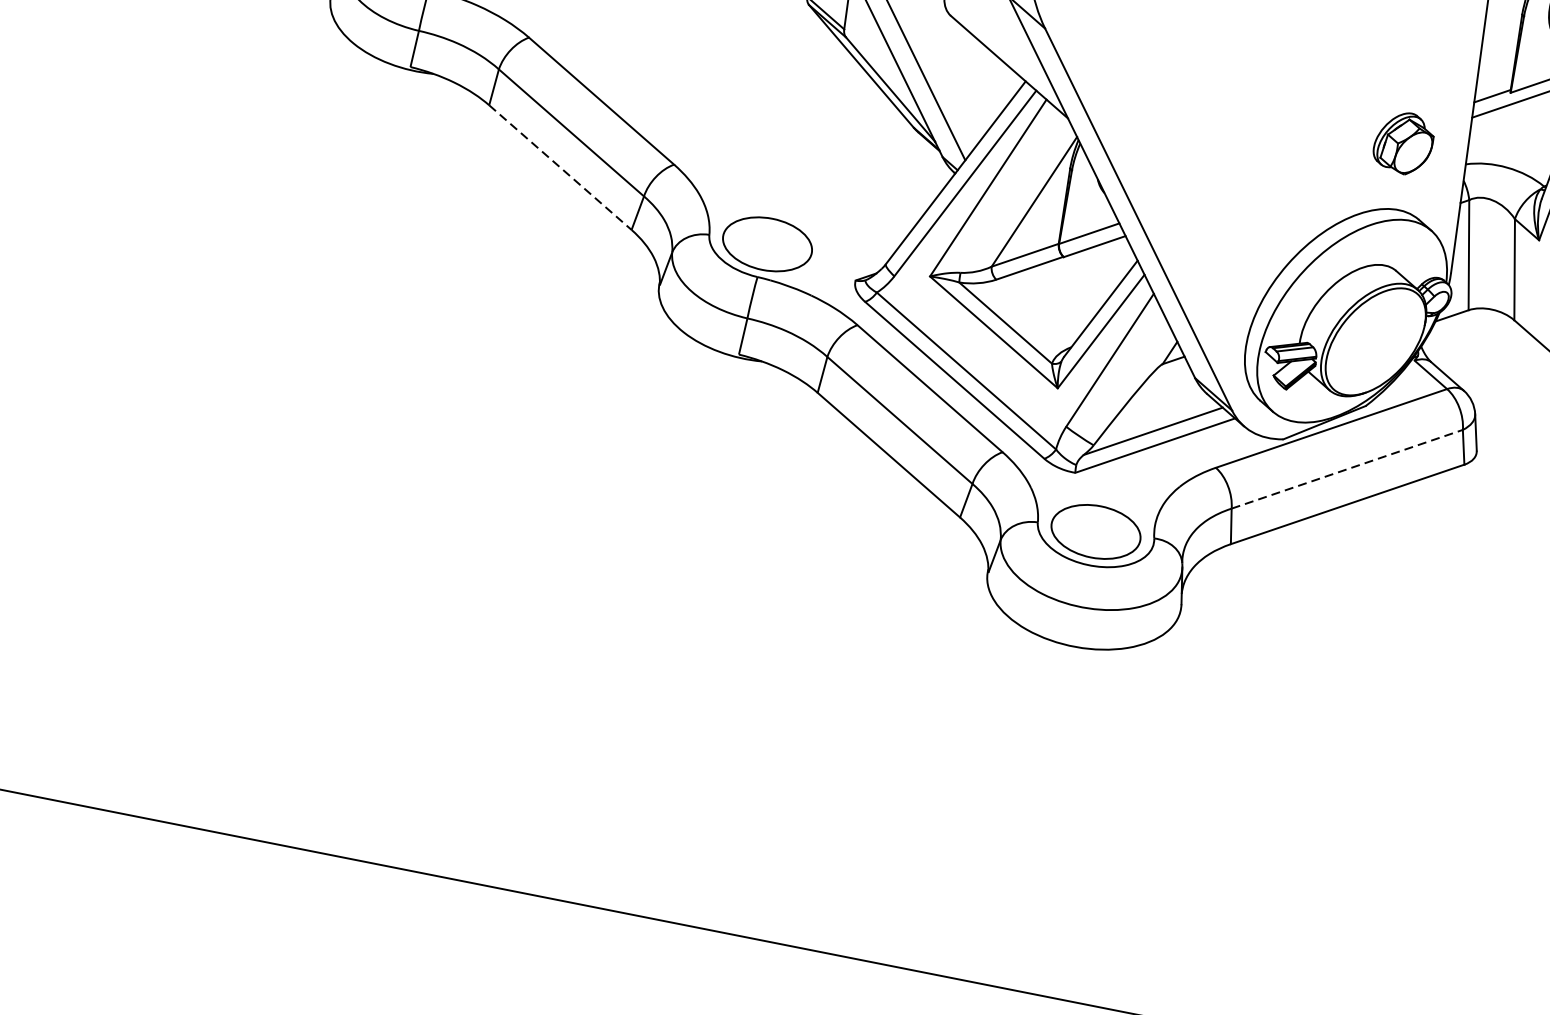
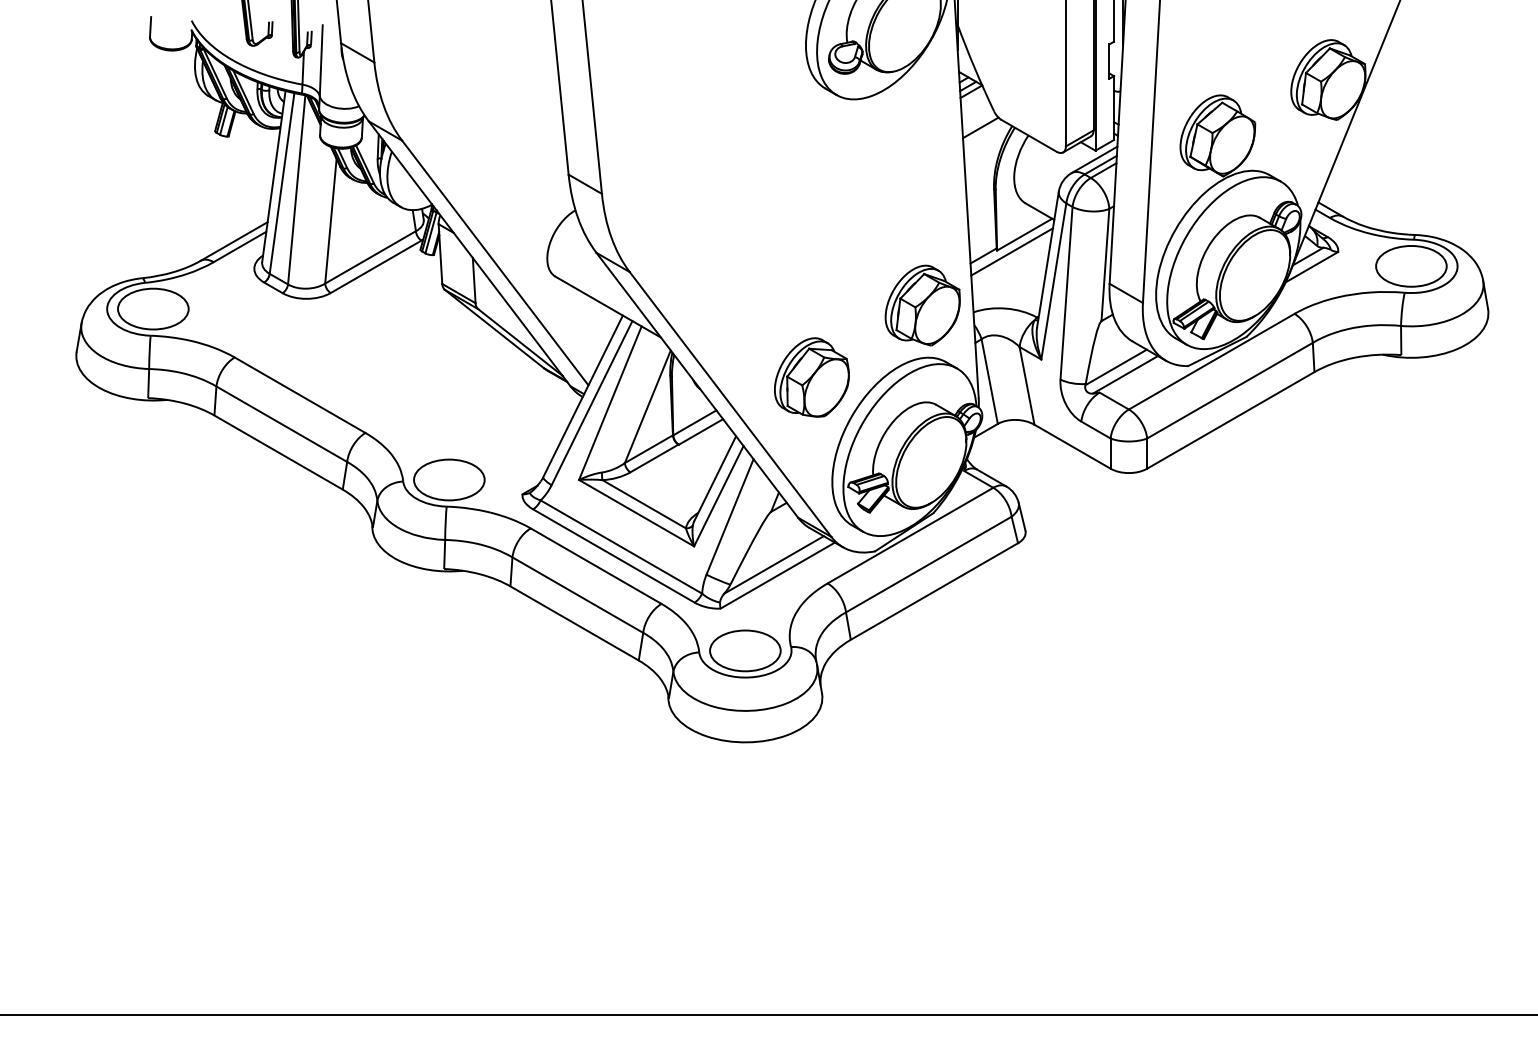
part: (1403, 143) -> (922, 305), size x1.67
line: (561, 167) -> (279, 452), dashed -> solid
part: (1246, 205) -> (811, 377), added
line: (1346, 469) -> (928, 564), dashed -> solid

